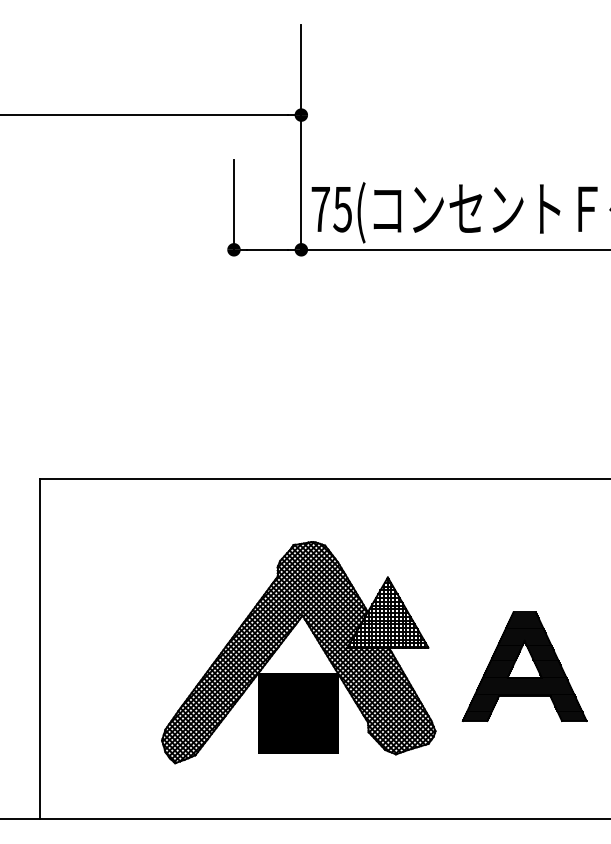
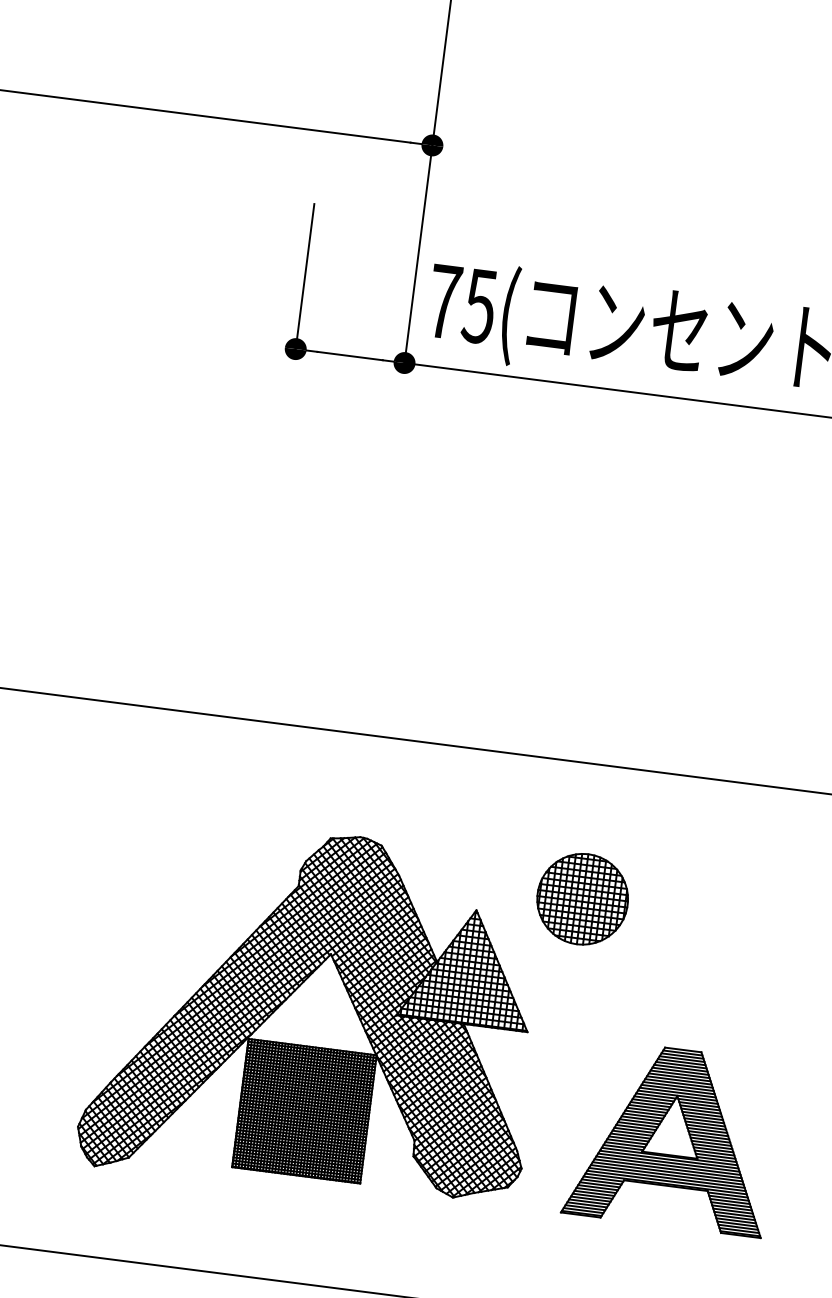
part: (451, 562) -> (582, 899), added
part: (524, 666) -> (671, 1137), moved

